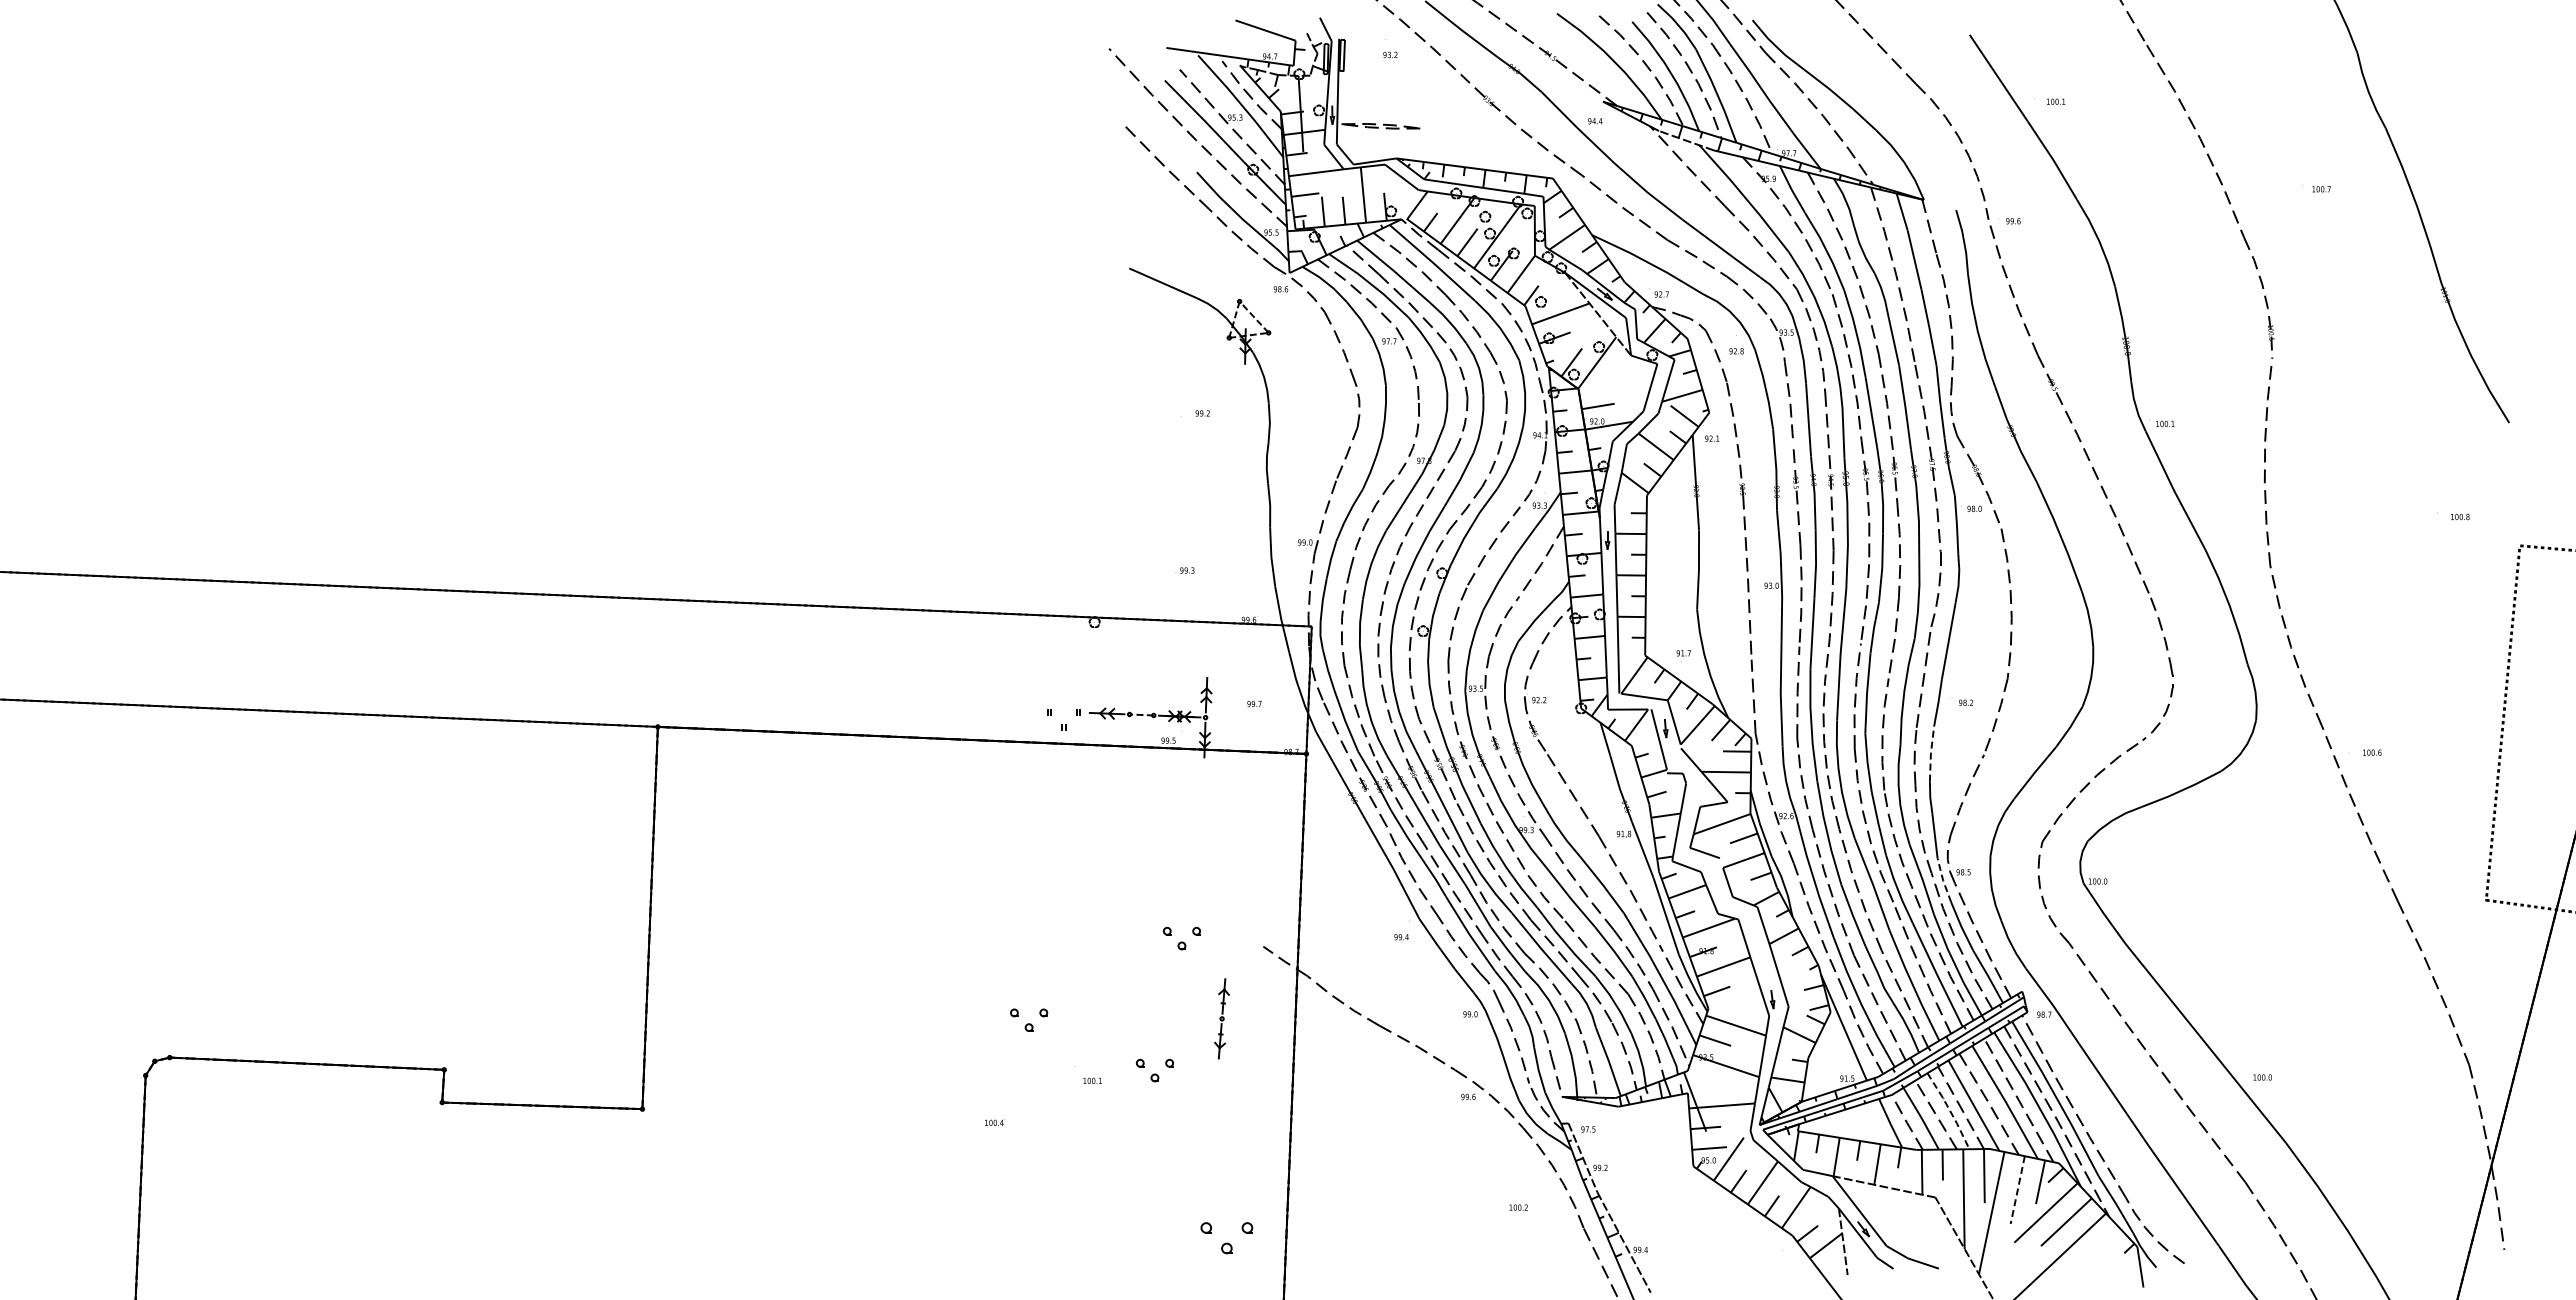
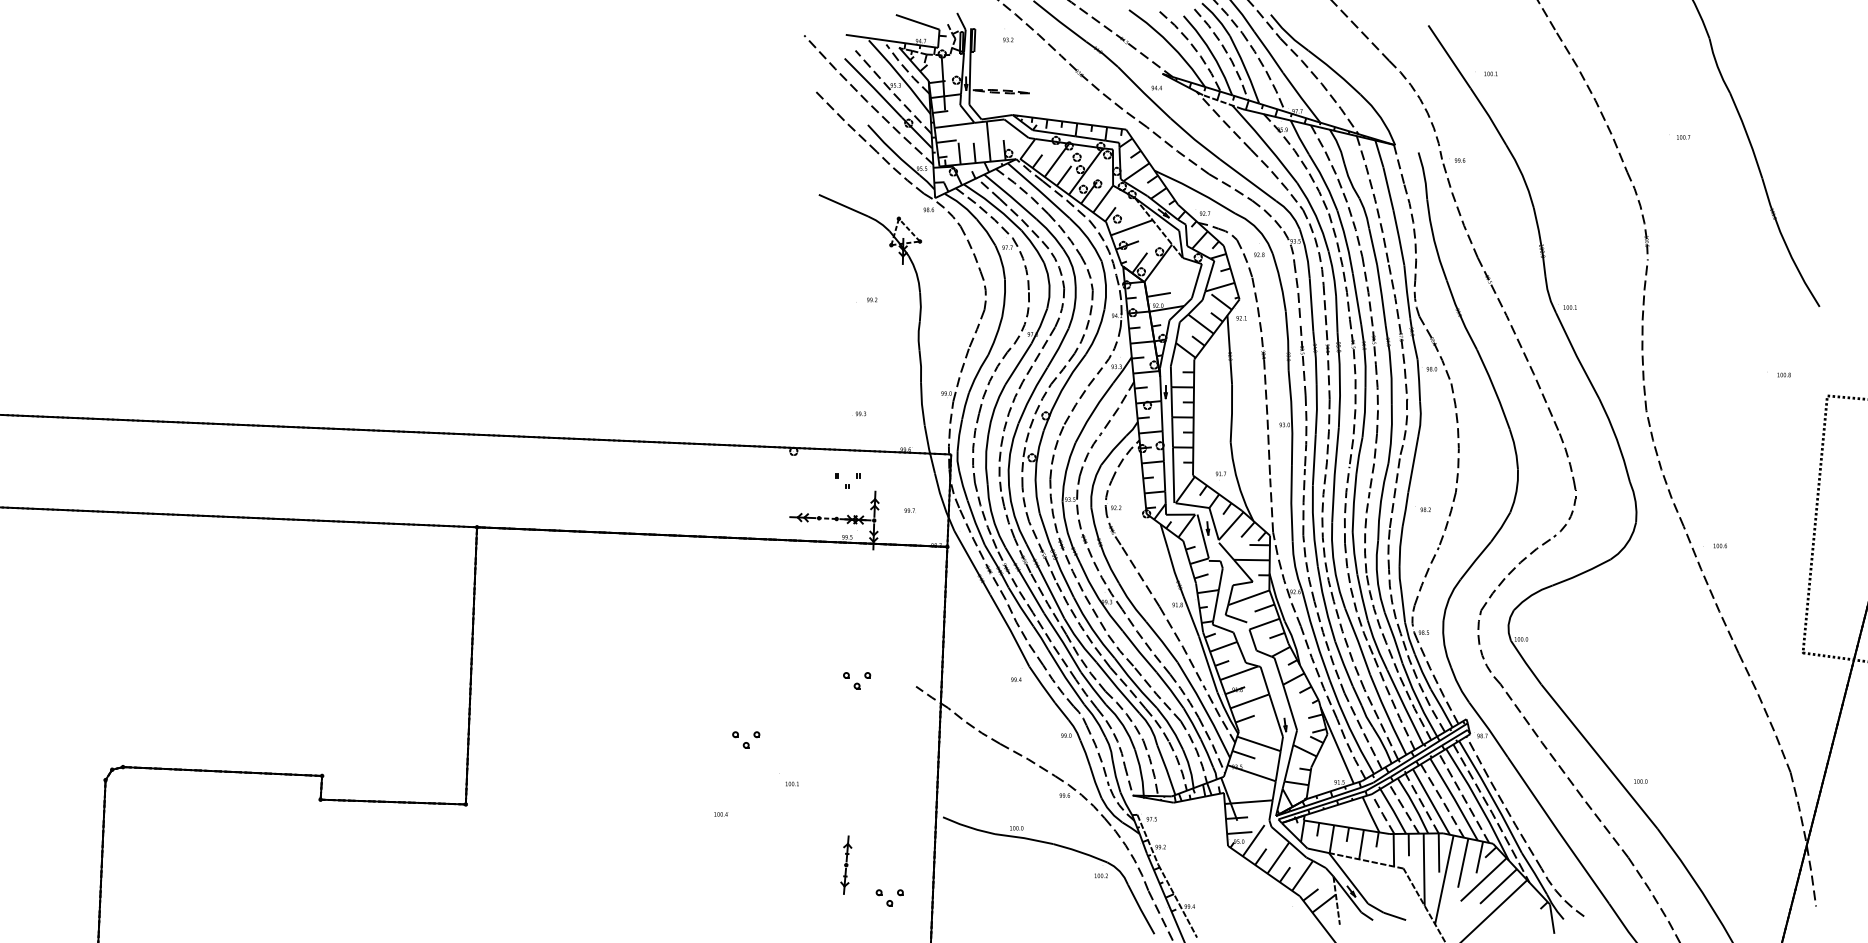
part: (1063, 719) -> (847, 480), moved
line: (1930, 753) -> (1399, 546), dashed -> solid
line: (1943, 880) -> (1409, 638), dashed -> solid
part: (1221, 1018) -> (845, 864), moved
part: (1154, 1070) -> (837, 776), removed
line: (1950, 1110) -> (1414, 805), dashed -> solid
part: (1457, 1166) -> (1056, 846), added
line: (2017, 1190) -> (1463, 863), dashed -> solid
part: (1227, 1237) -> (890, 897), size x0.71

